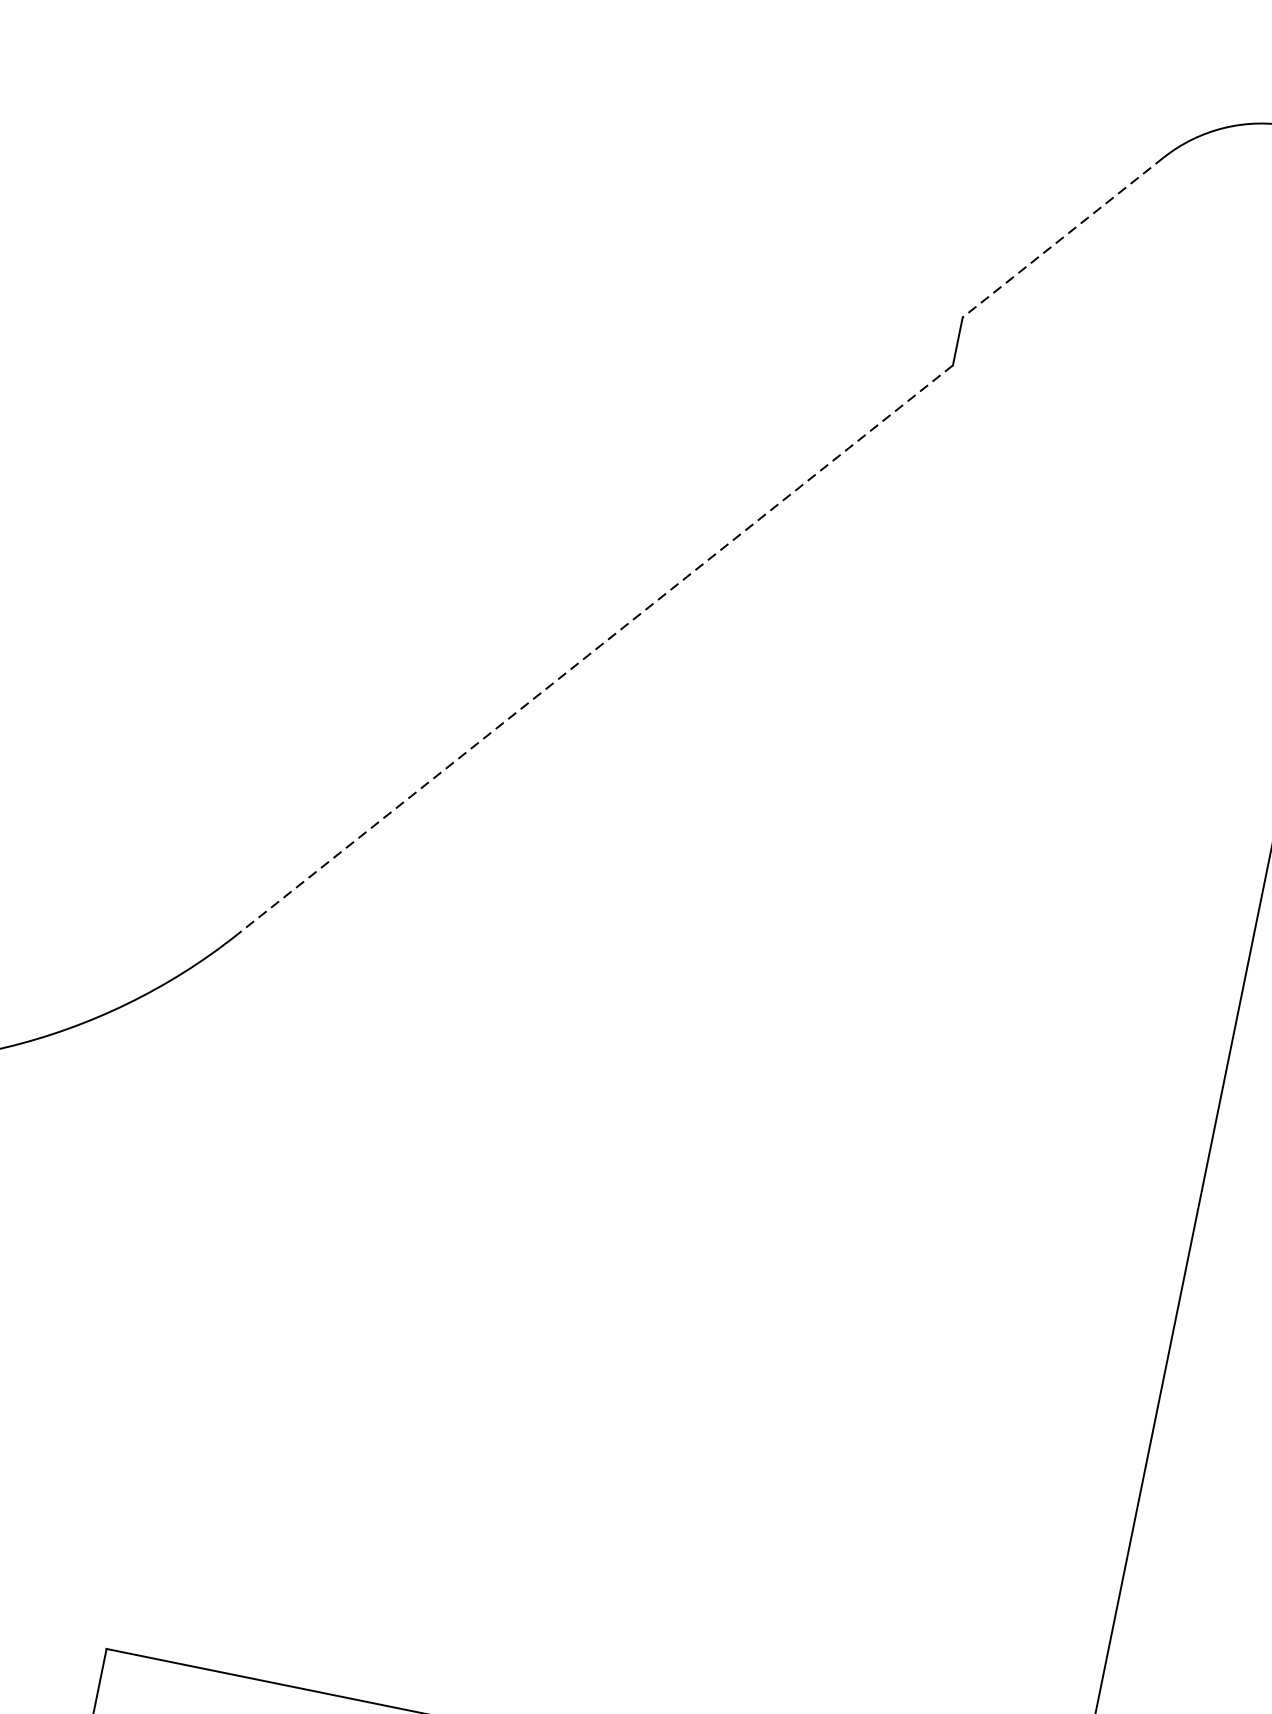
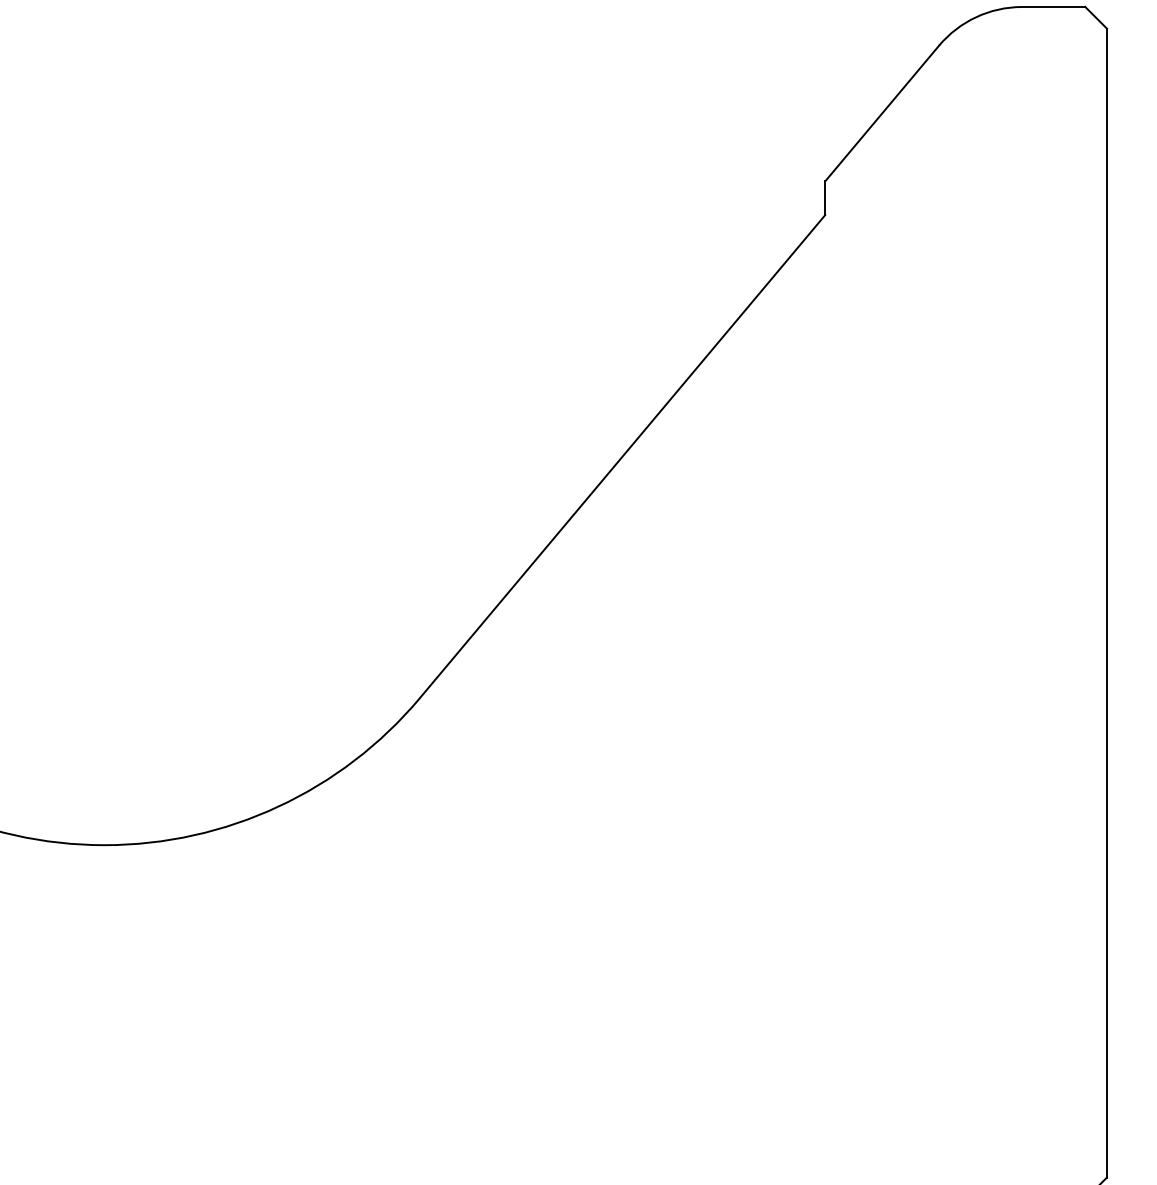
line: (1063, 237) -> (882, 113), dashed -> solid
line: (595, 649) -> (622, 456), dashed -> solid

